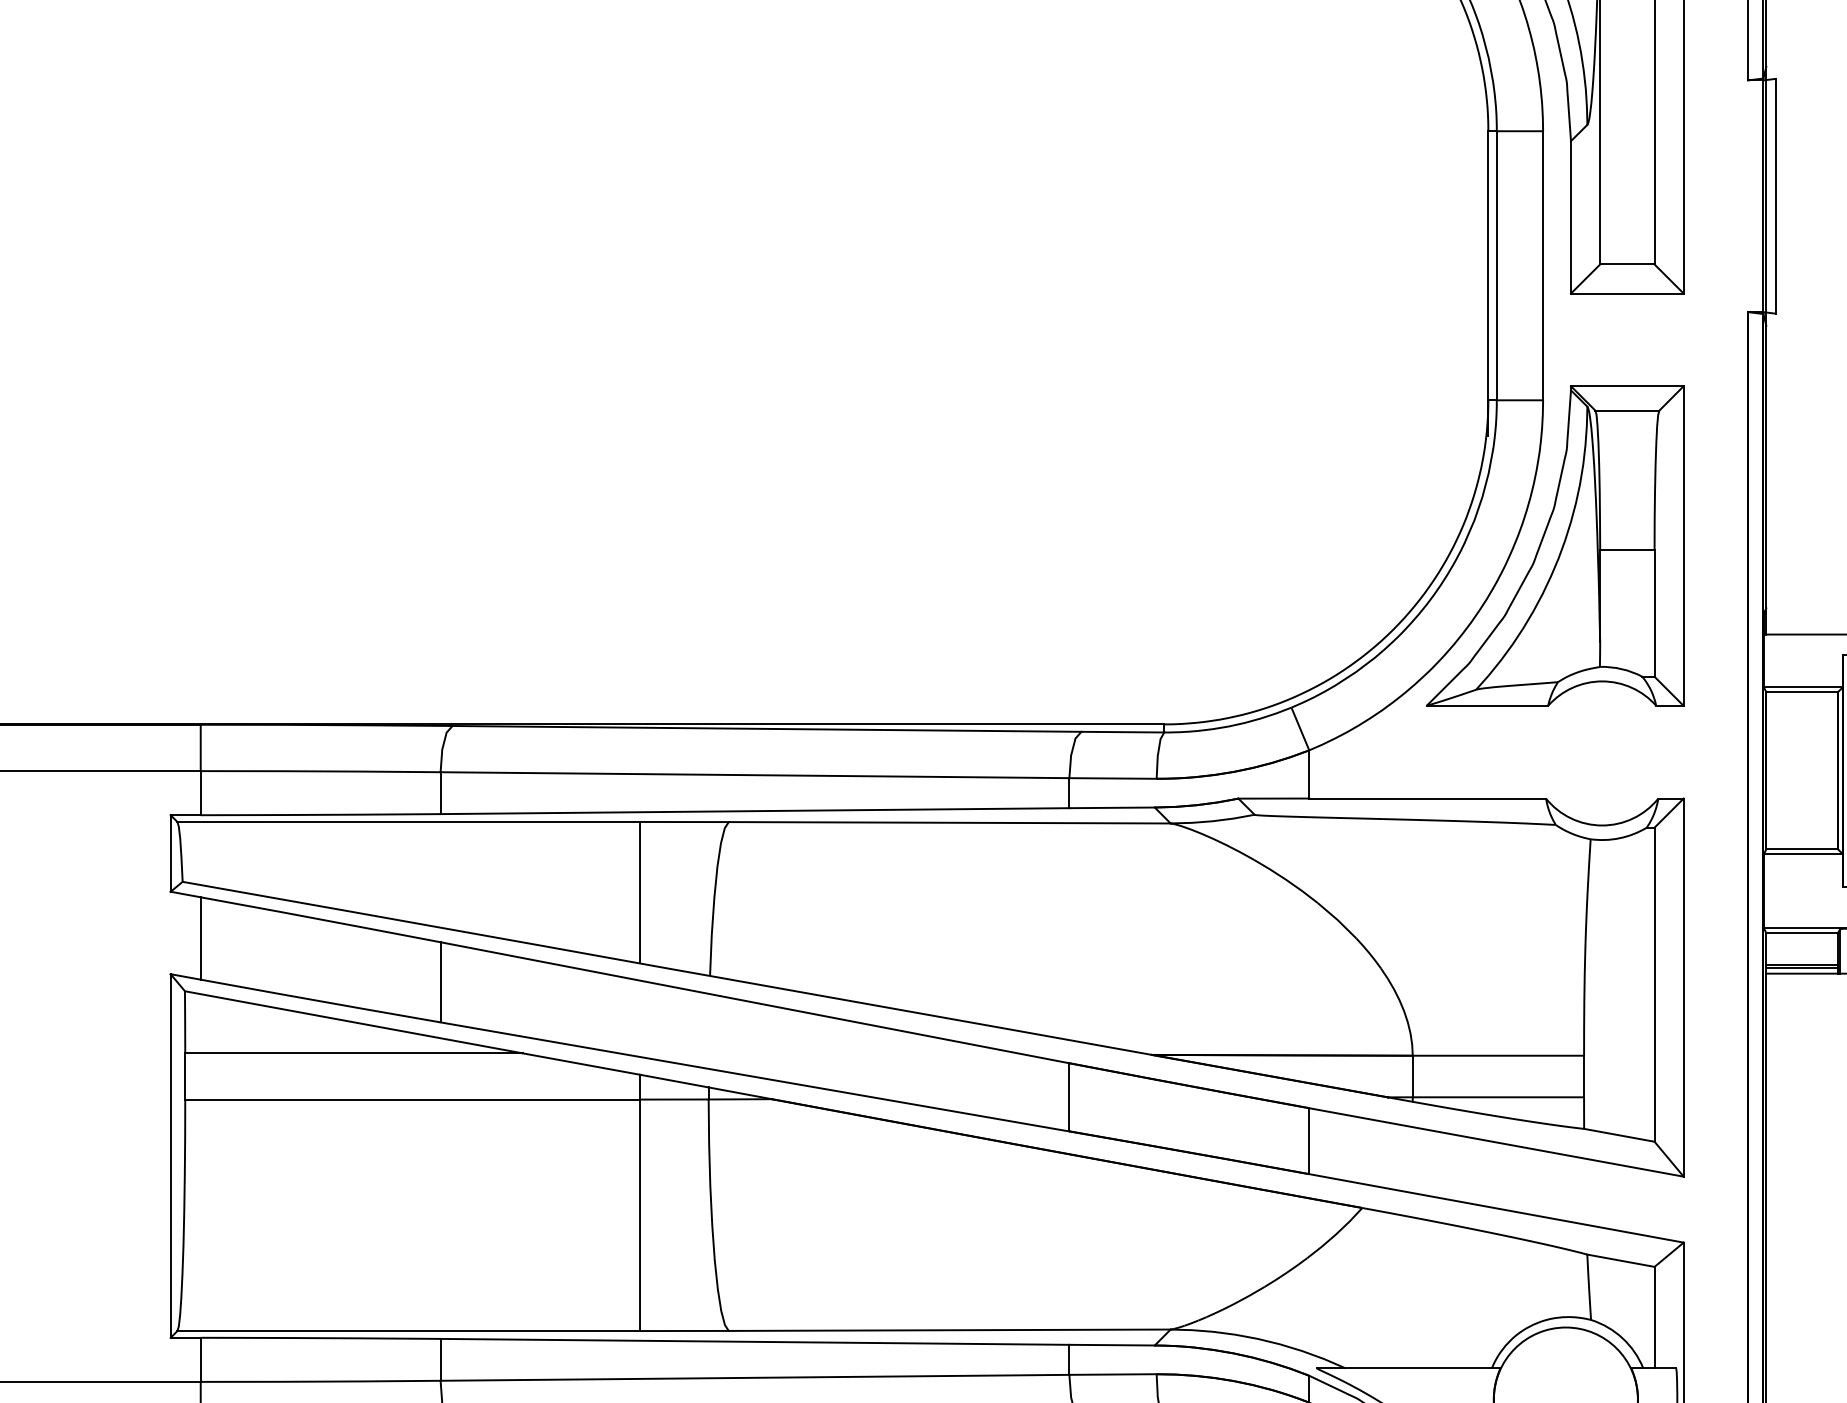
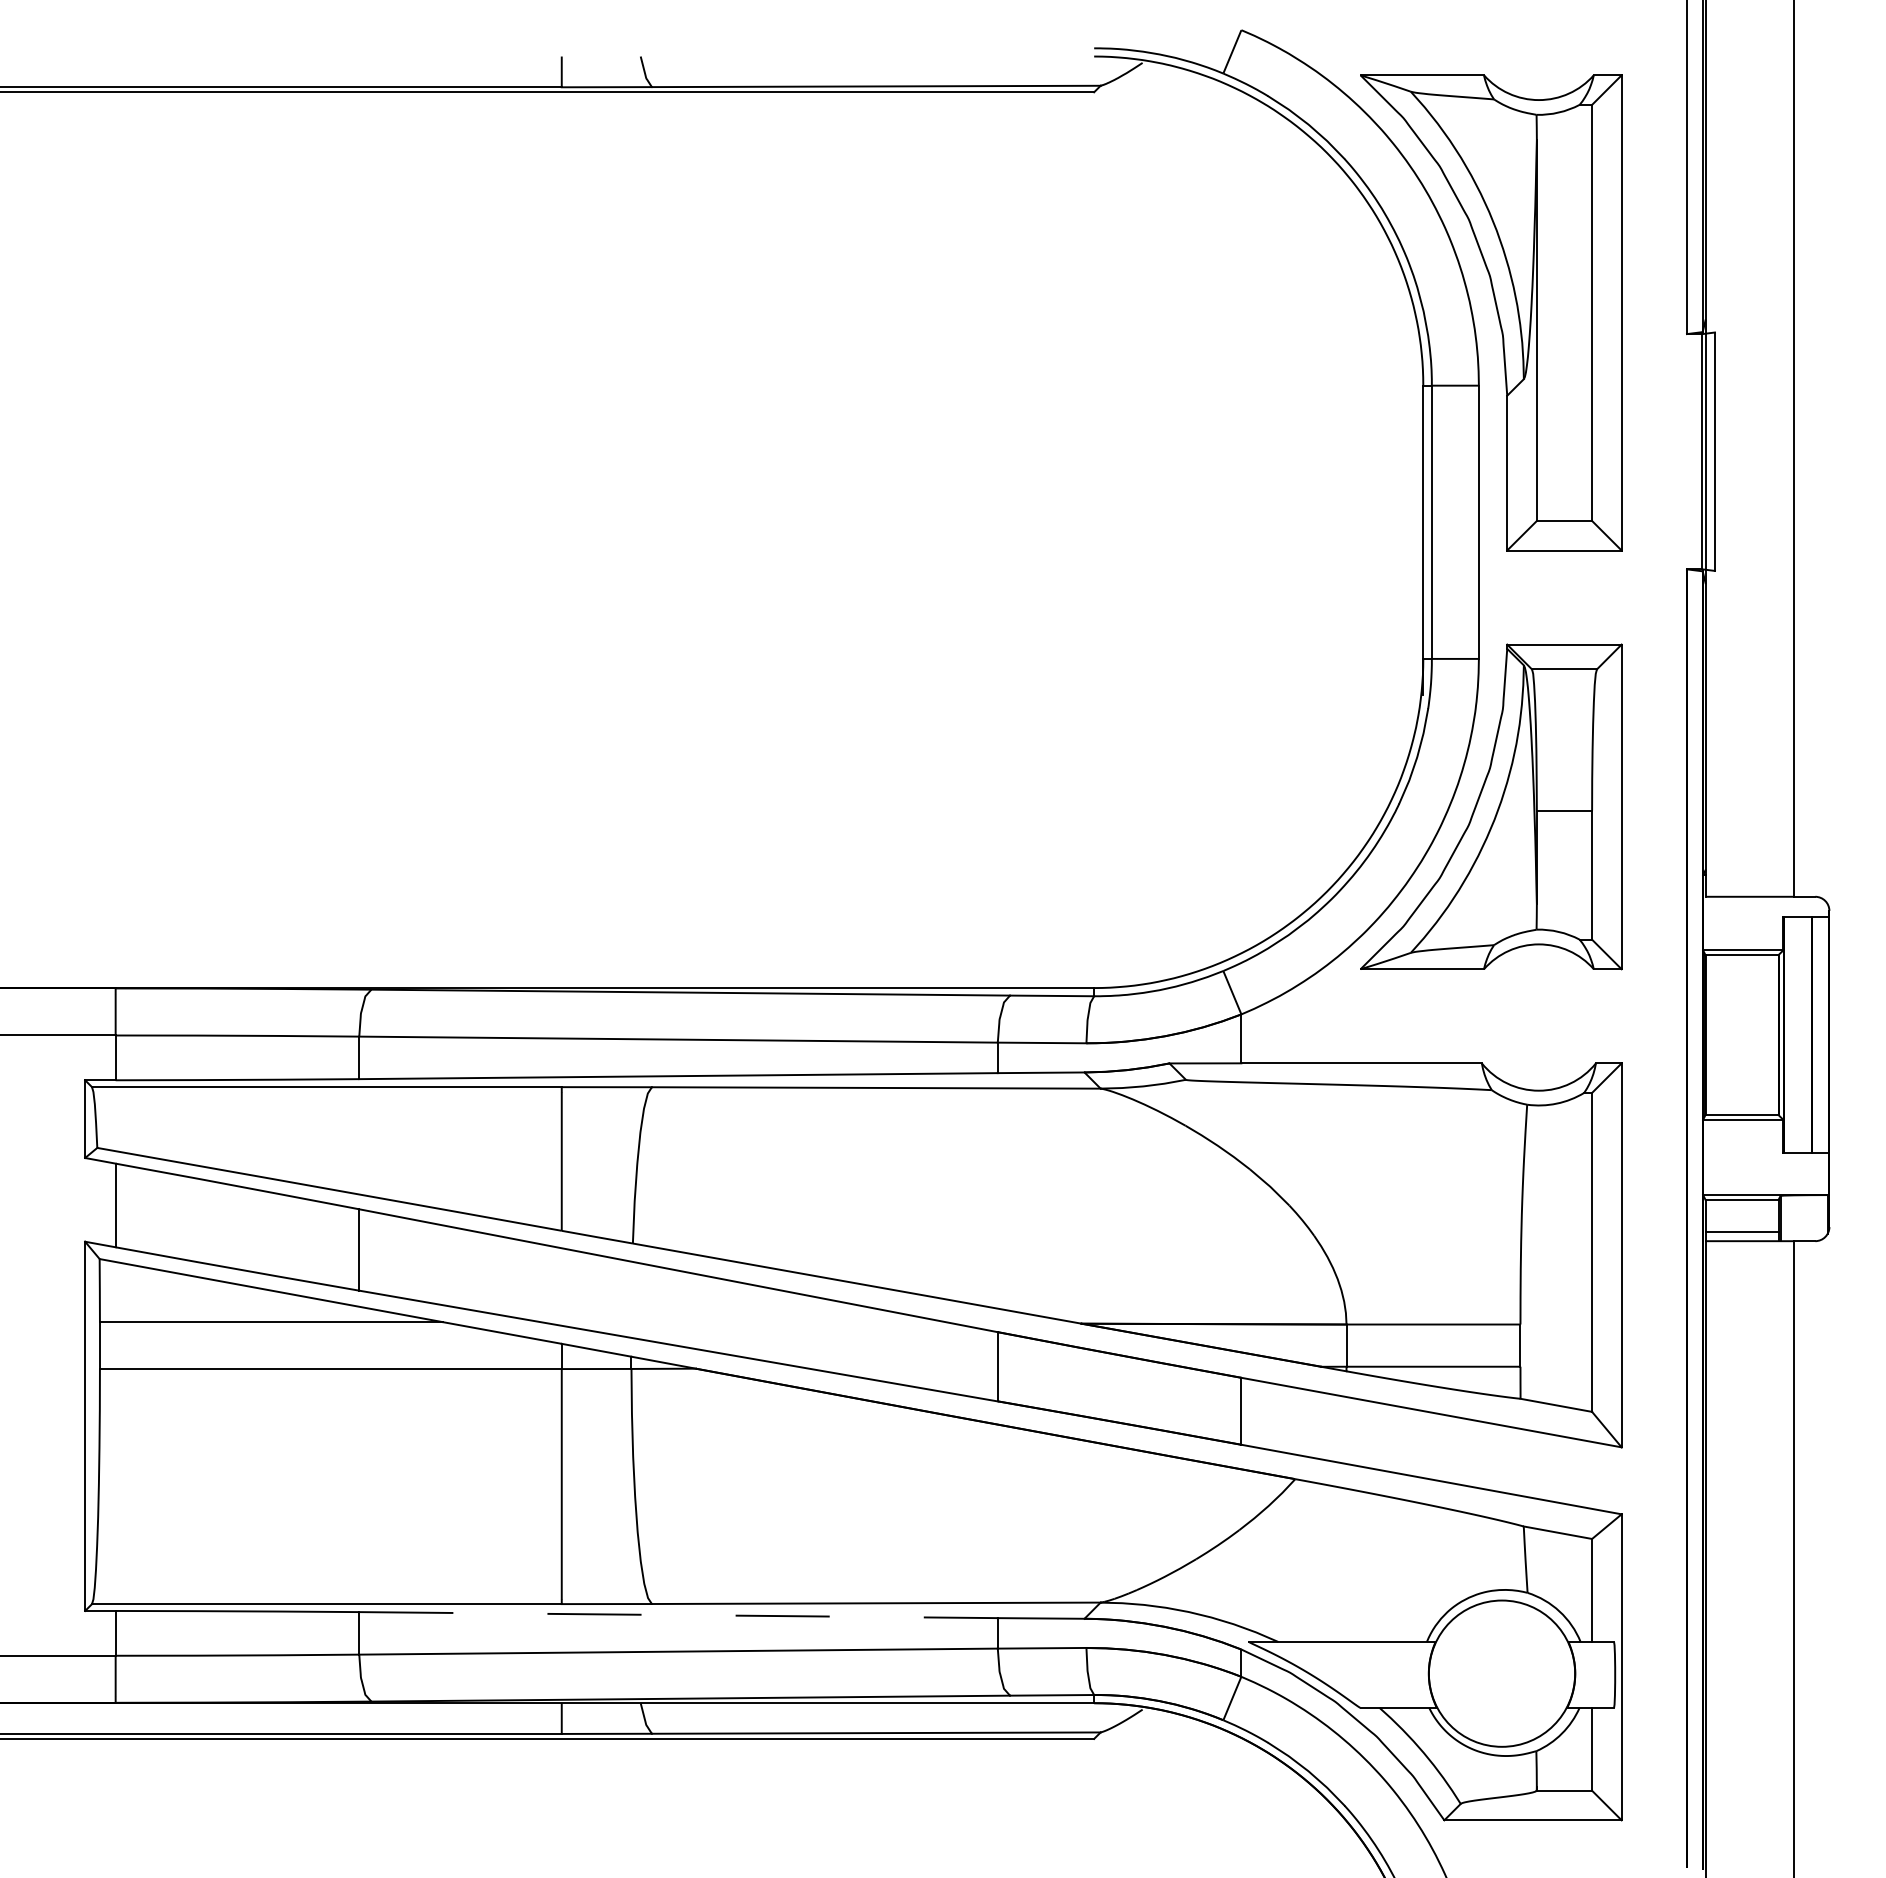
line: (1801, 968) -> (1741, 1235), removed
line: (755, 1342) -> (679, 1615), solid -> dashed

